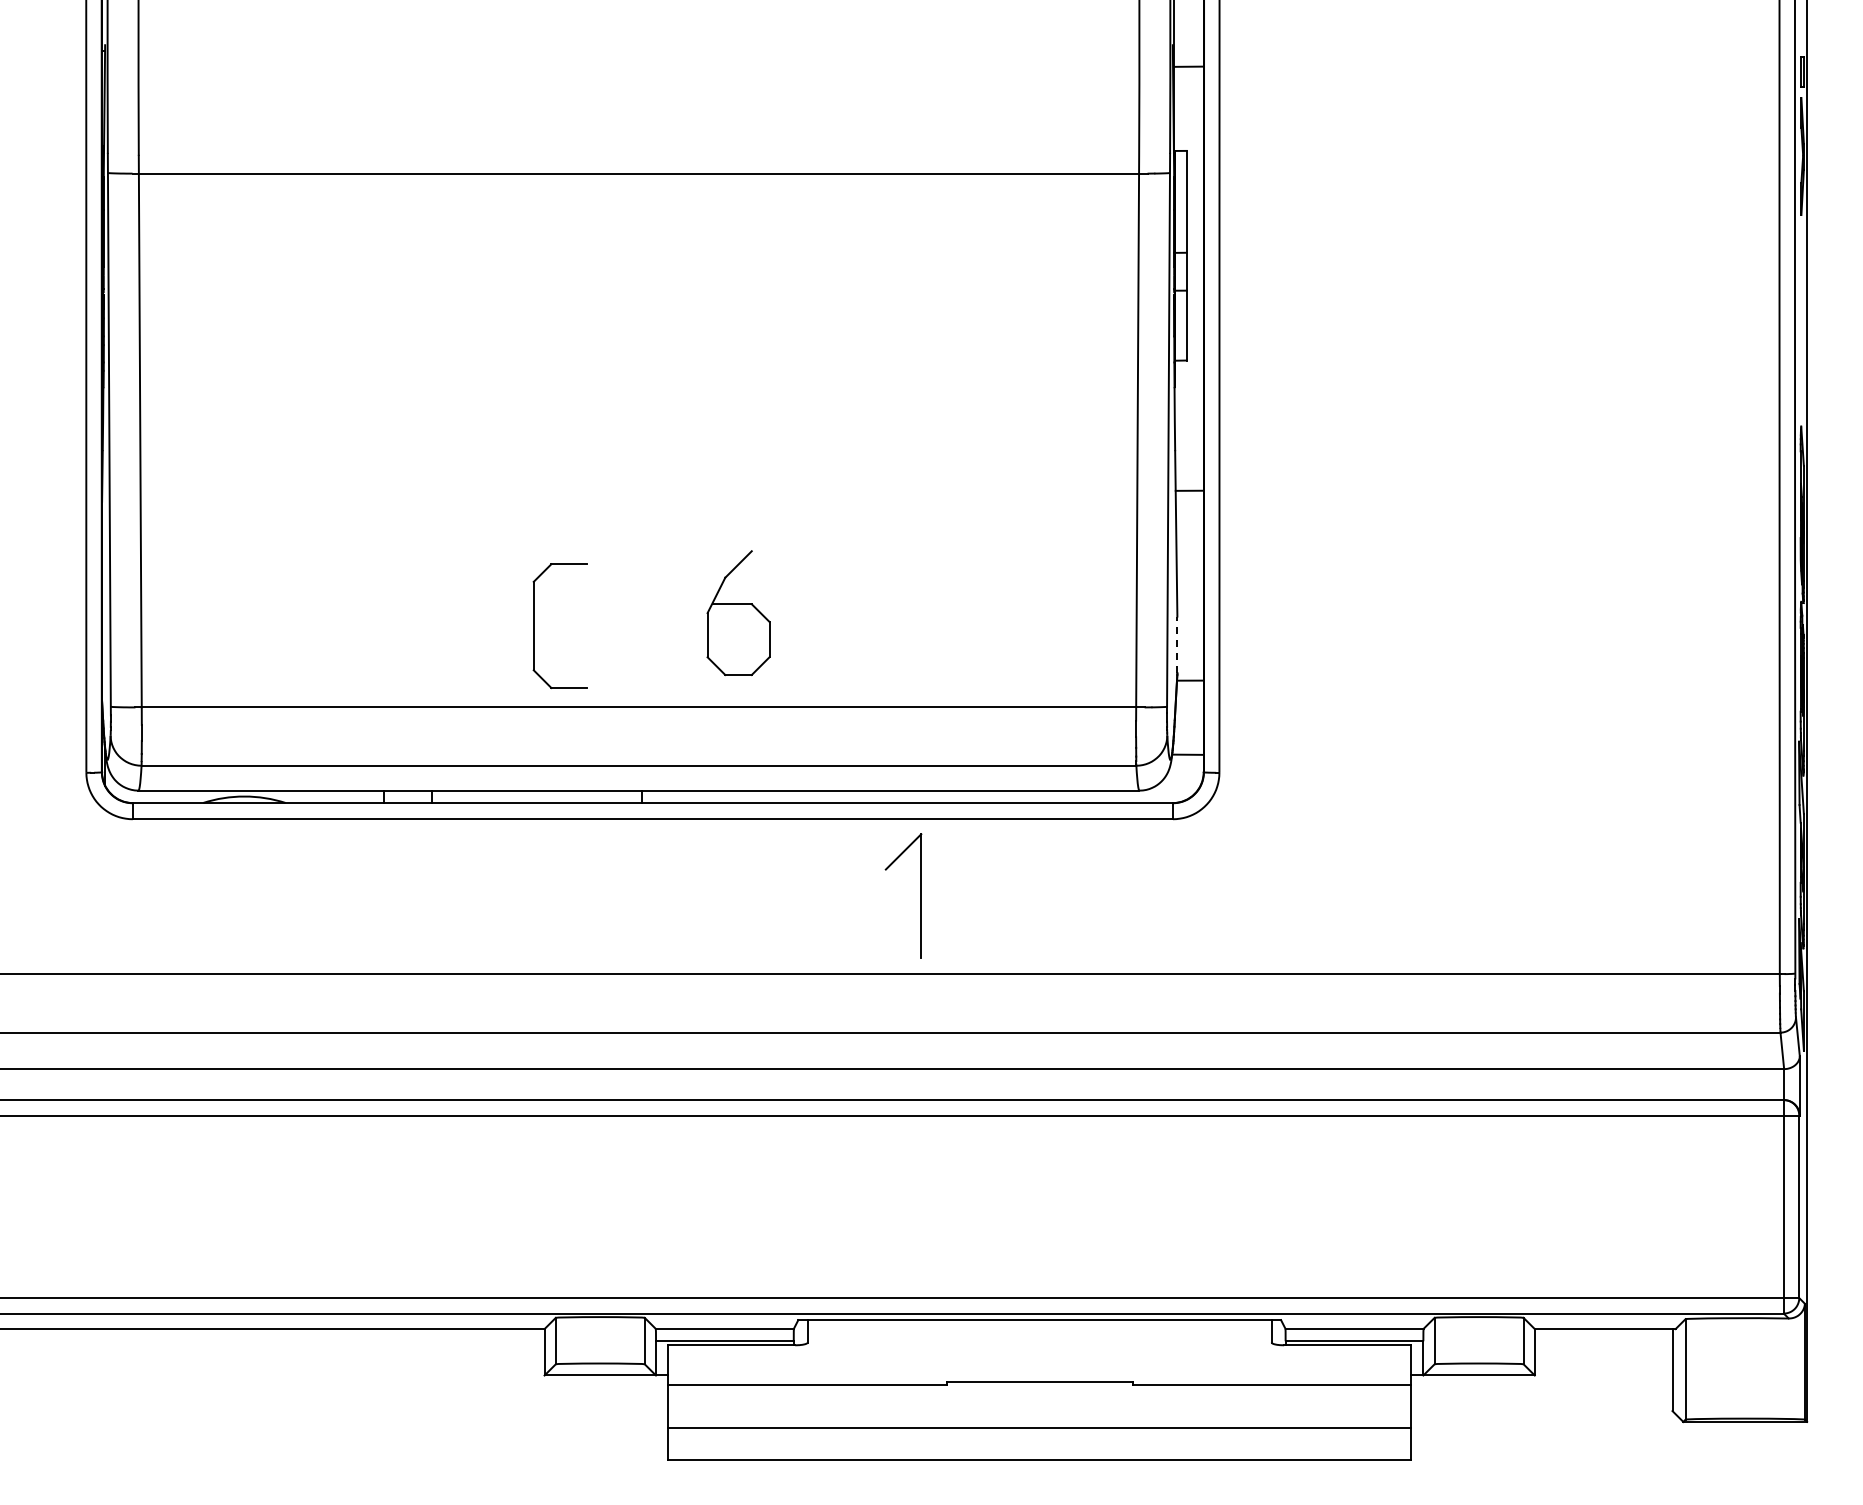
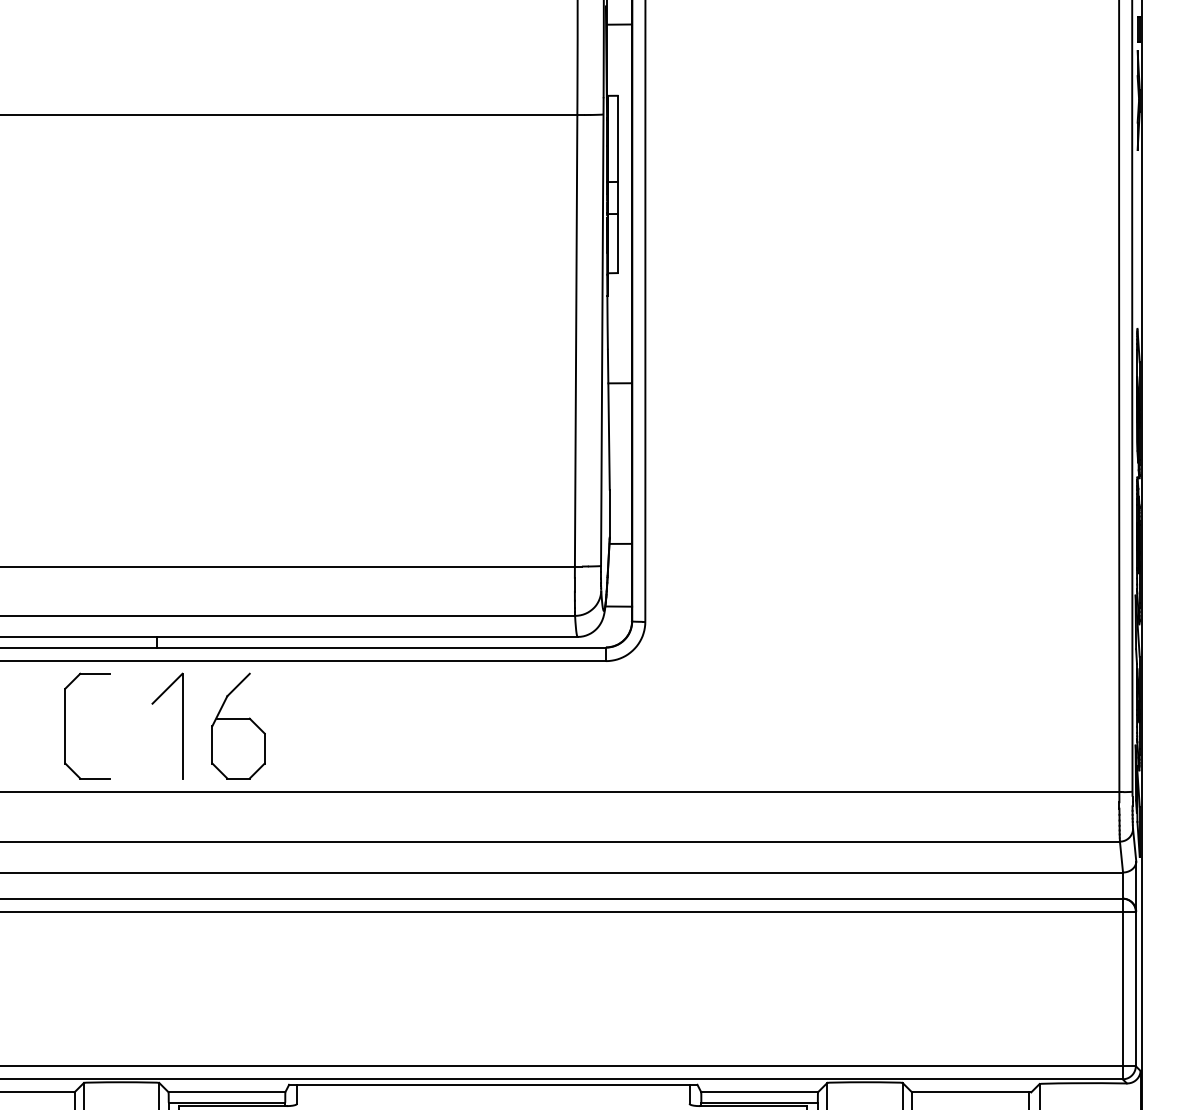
part: (738, 613) -> (238, 726), moved
part: (534, 626) -> (65, 726), moved
line: (1177, 644) -> (609, 513), dashed -> solid
part: (920, 895) -> (181, 725), moved

